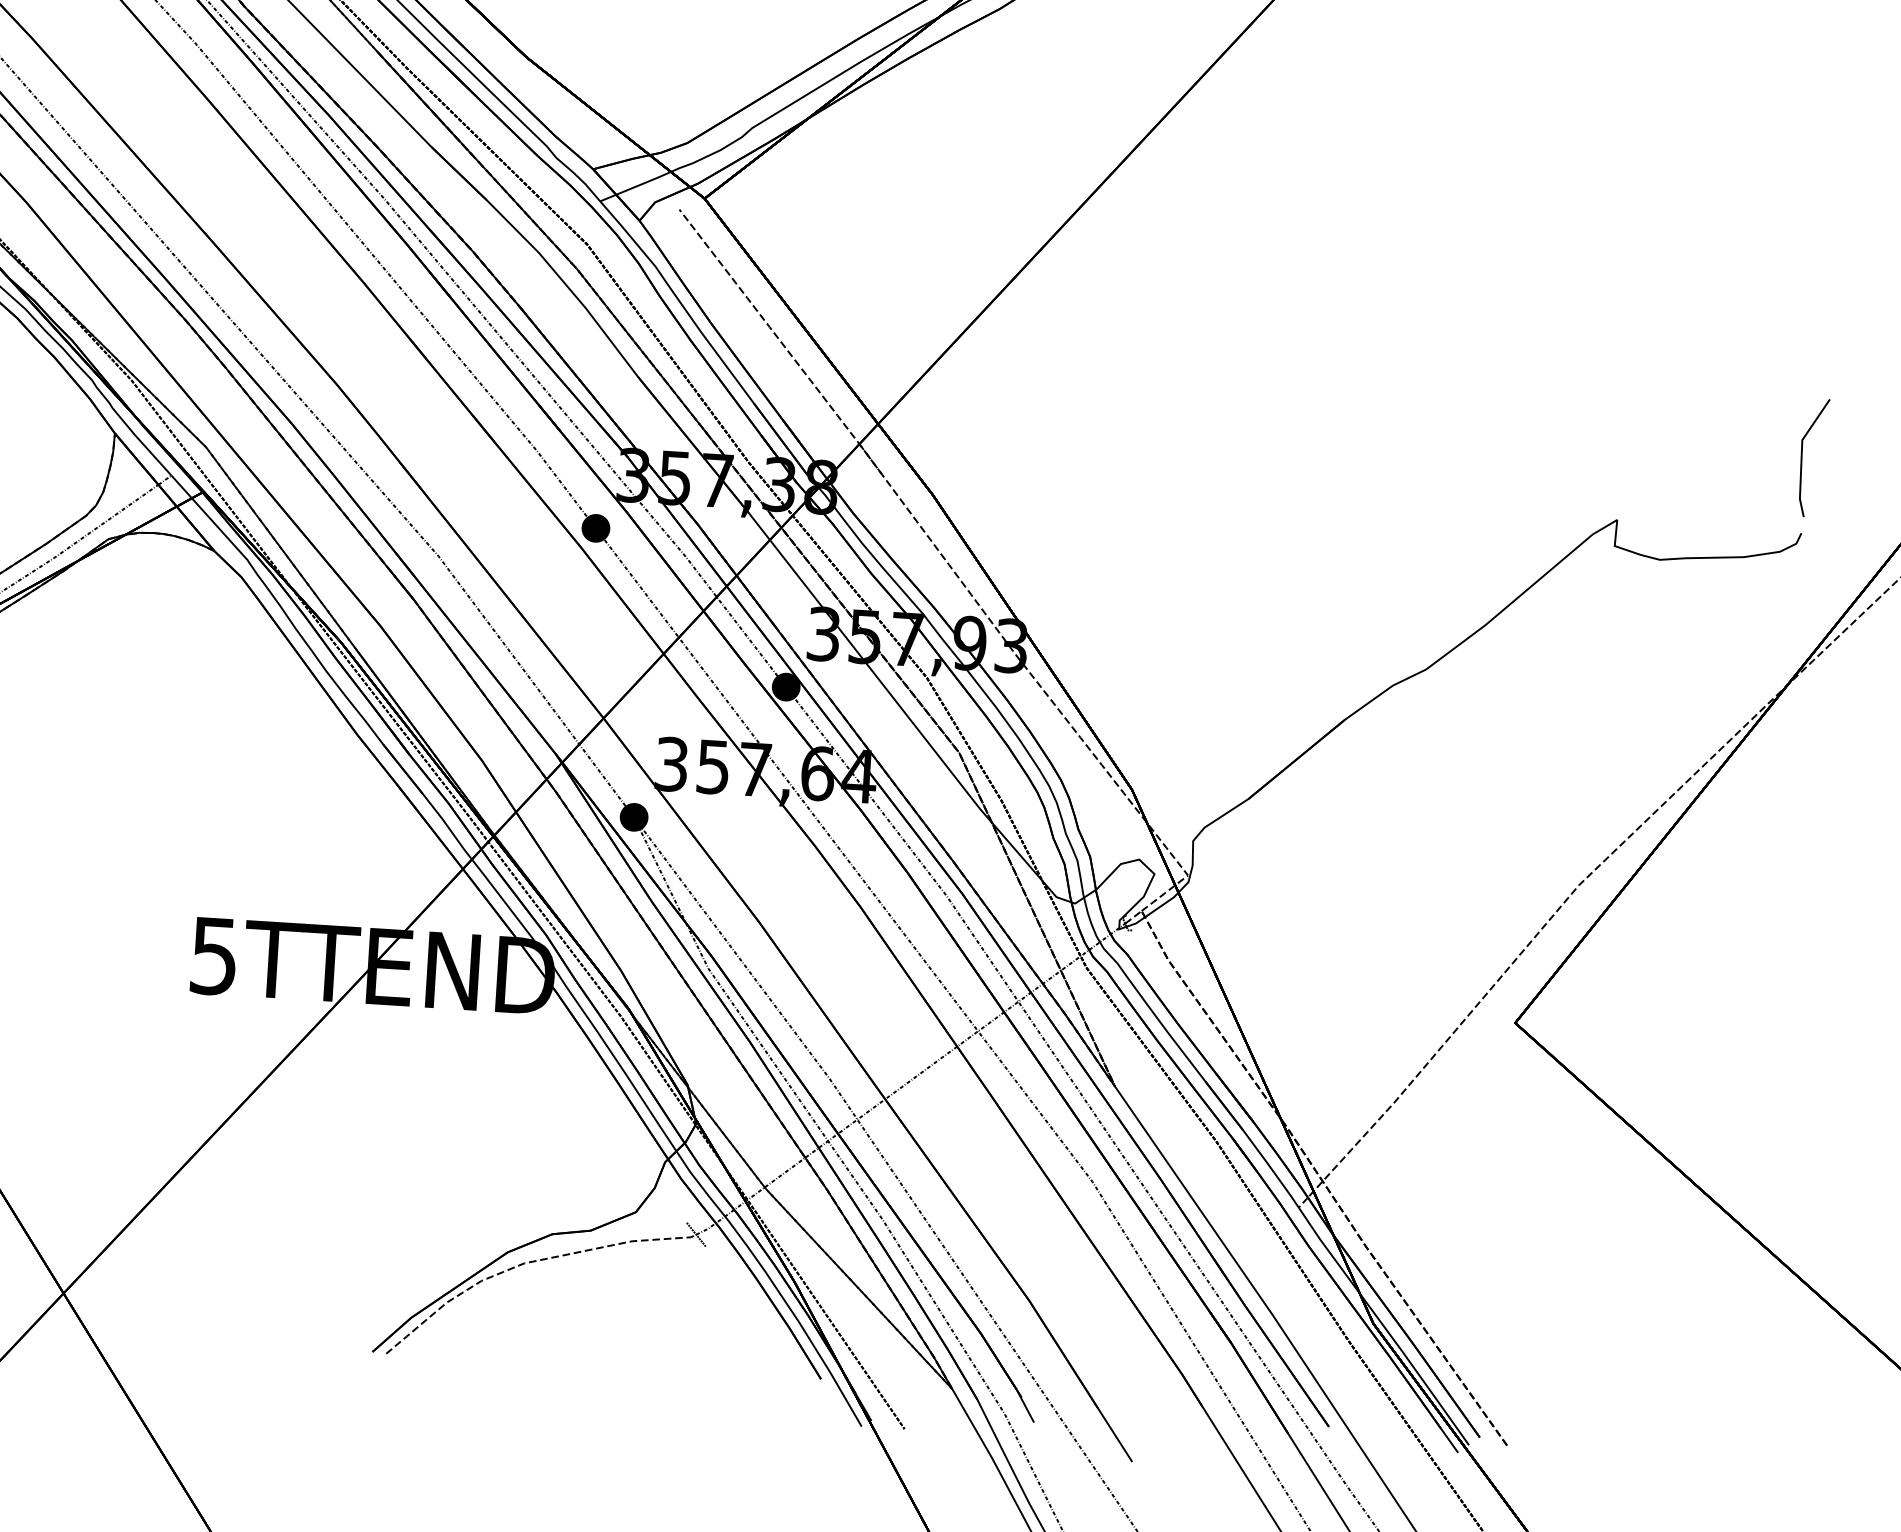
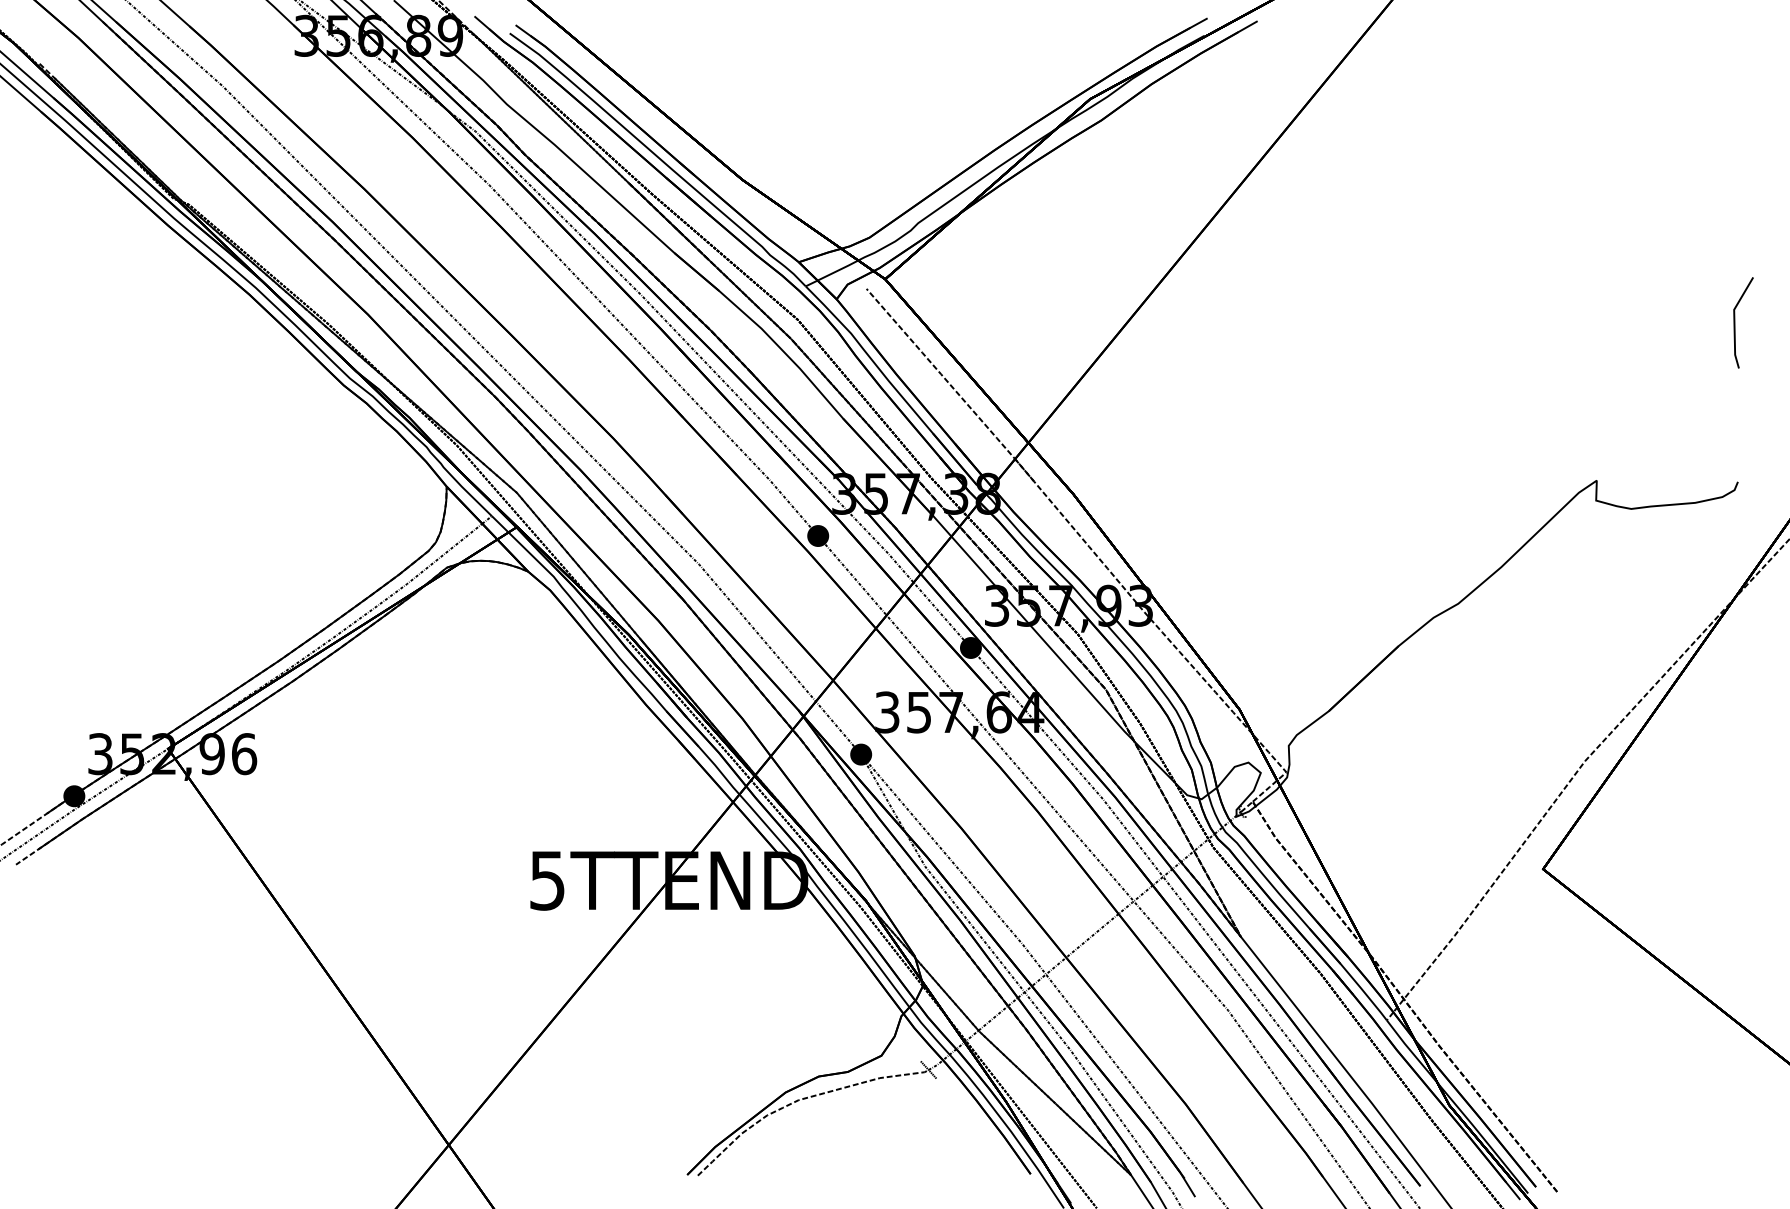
line: (1803, 456) -> (1735, 322), moved

